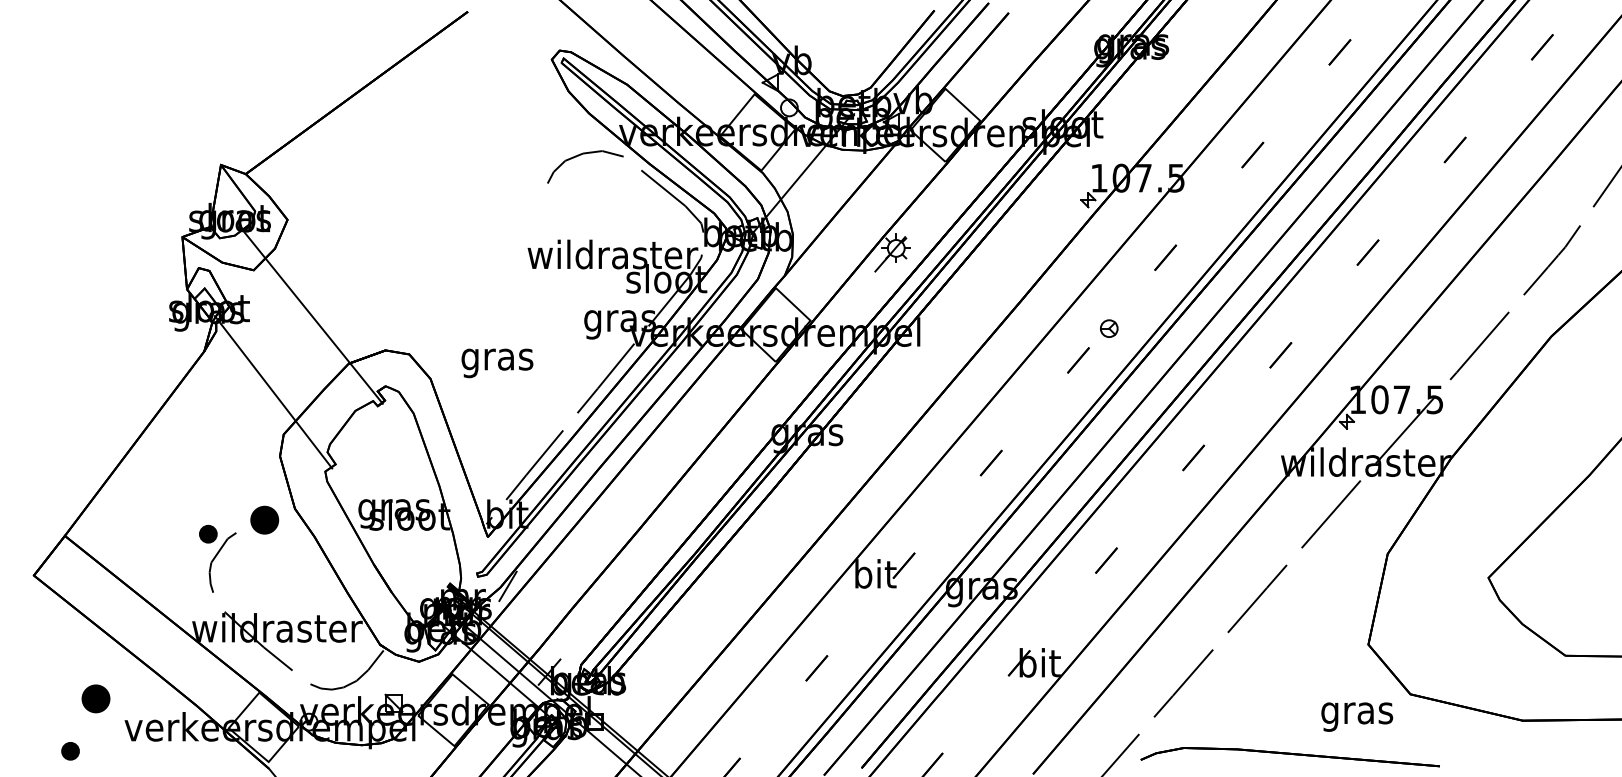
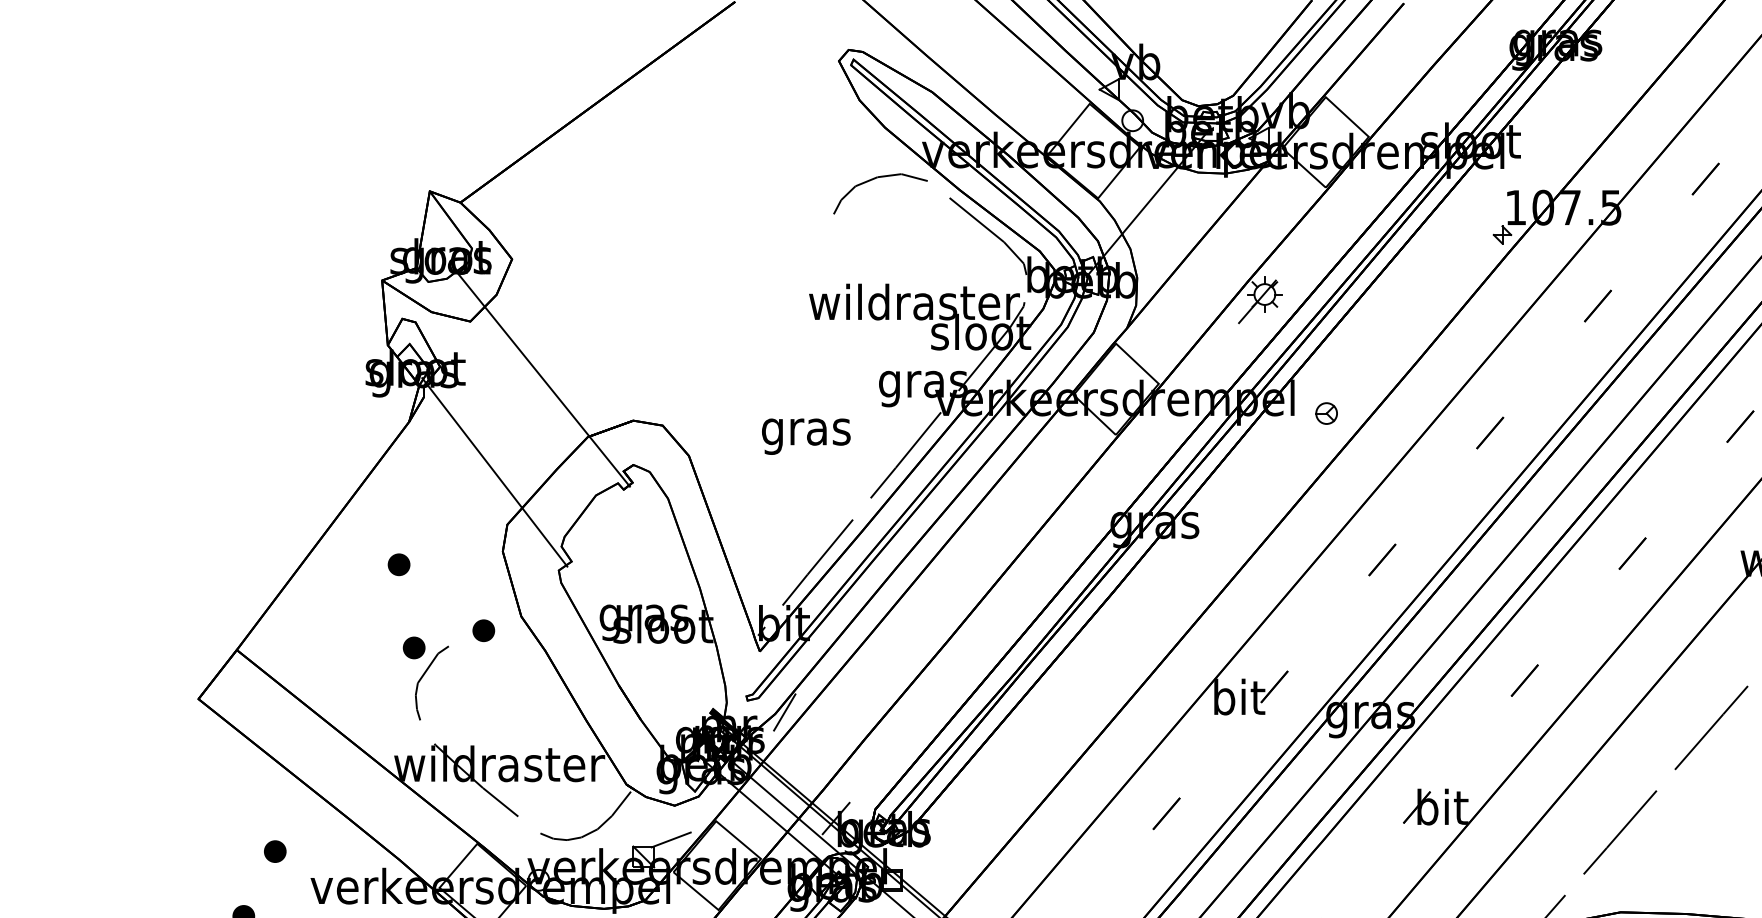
part: (1109, 328) -> (1326, 413), moved
text: (497, 363) -> (806, 436), moved
part: (195, 466) -> (398, 564), added
part: (264, 520) -> (483, 630), size x0.62
line: (416, 689) -> (671, 839), added
part: (95, 698) -> (274, 851), size x0.62

